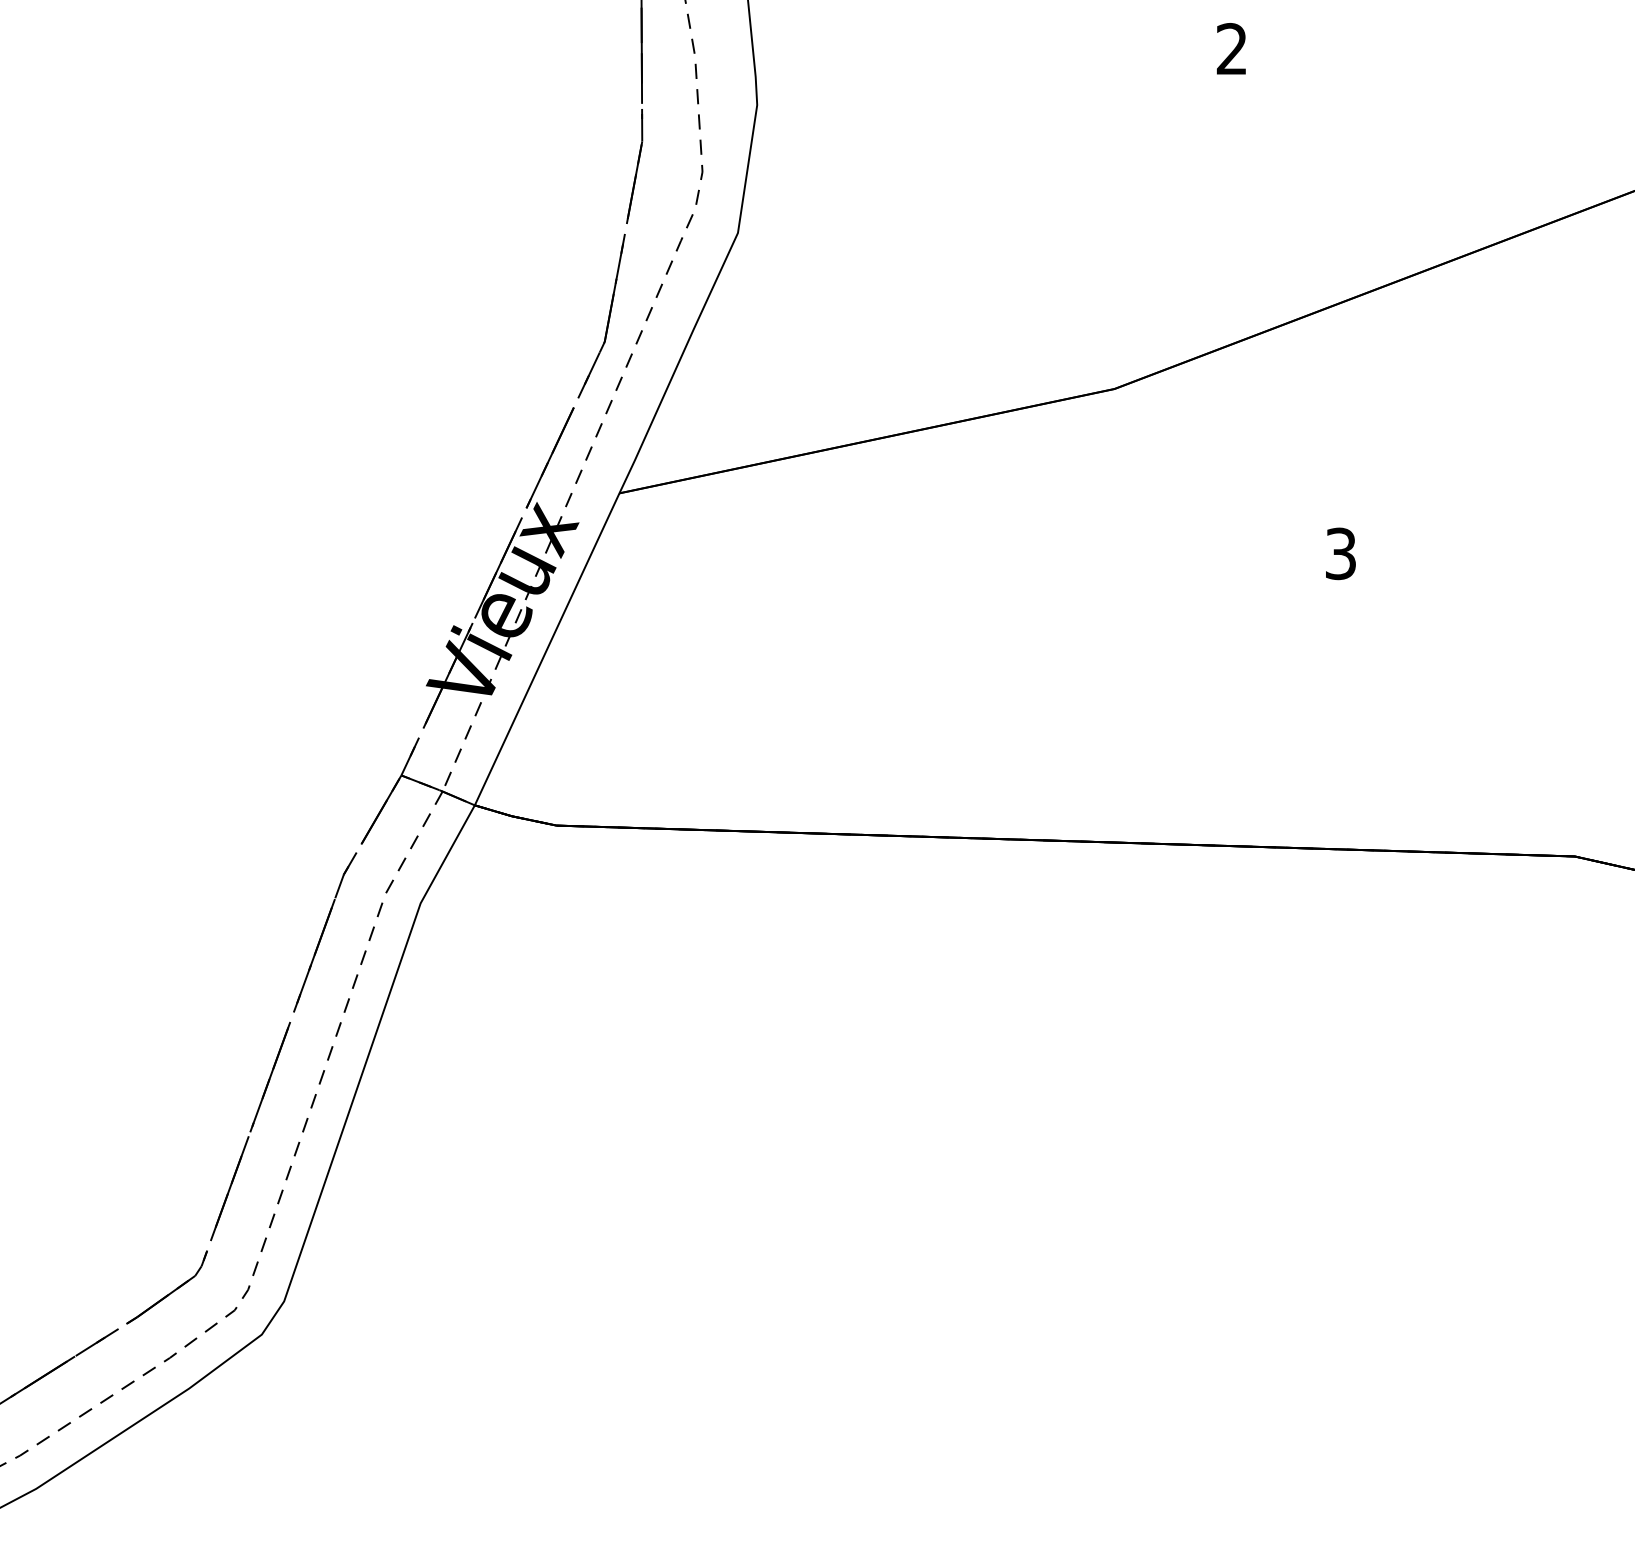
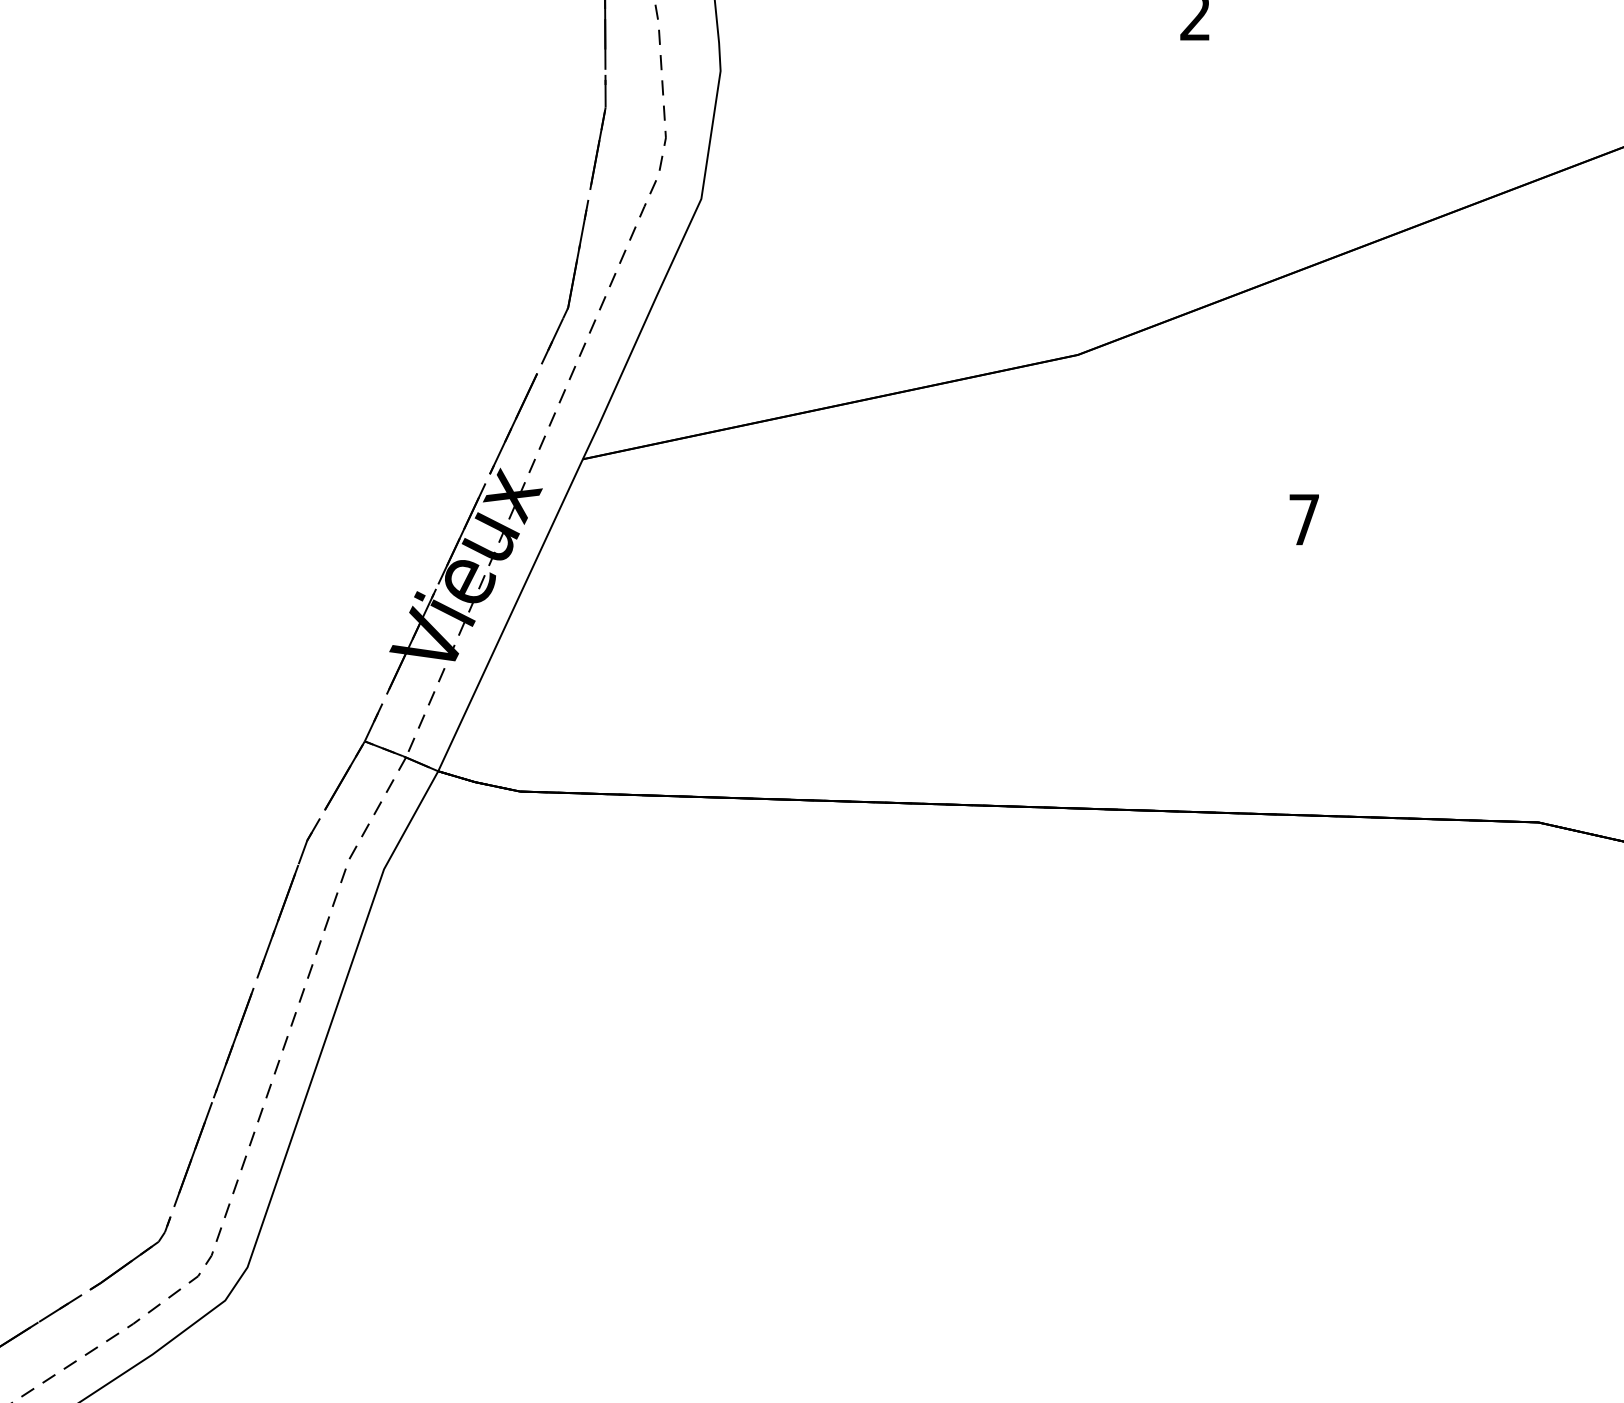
text: (1340, 553) -> (1303, 519), 3 -> 7

